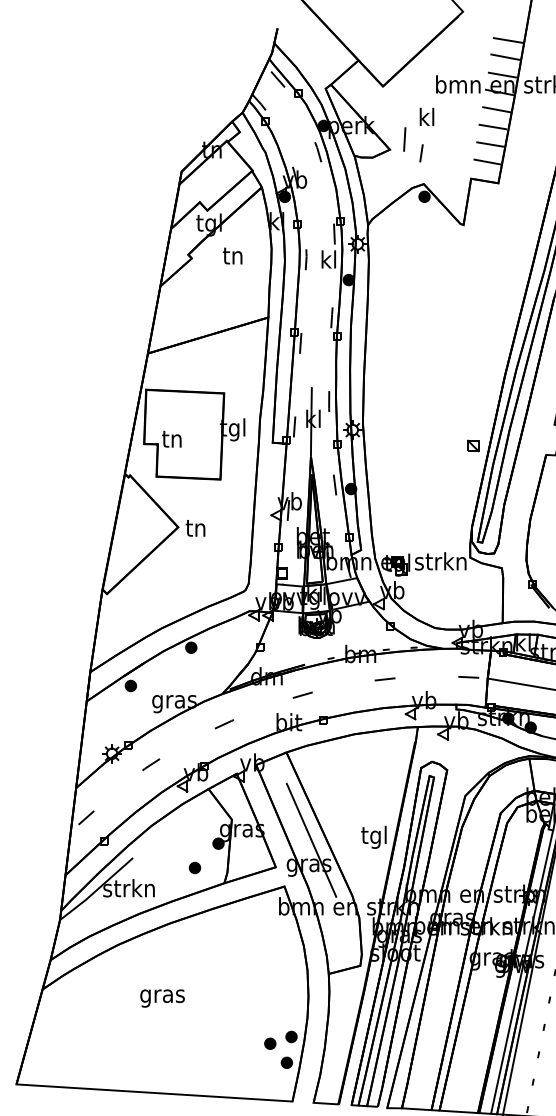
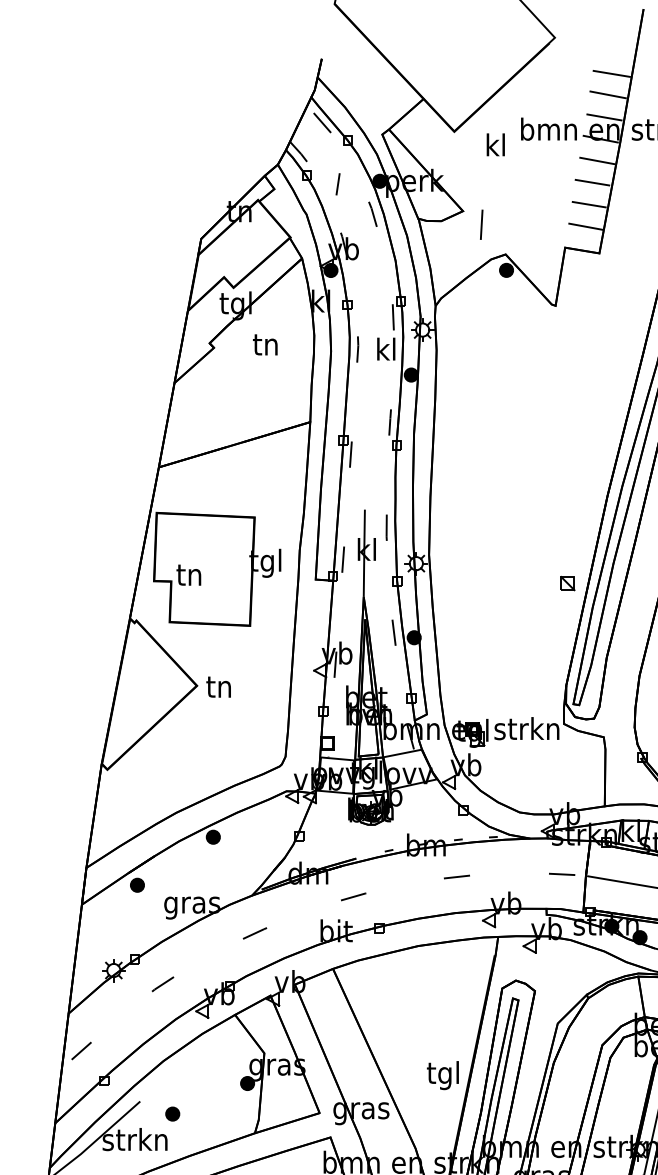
text: (426, 116) -> (495, 144), moved
line: (404, 139) -> (481, 224), moved
line: (421, 153) -> (338, 184), moved
line: (311, 839) -> (364, 1078), removed
part: (194, 867) -> (172, 1113), moved

